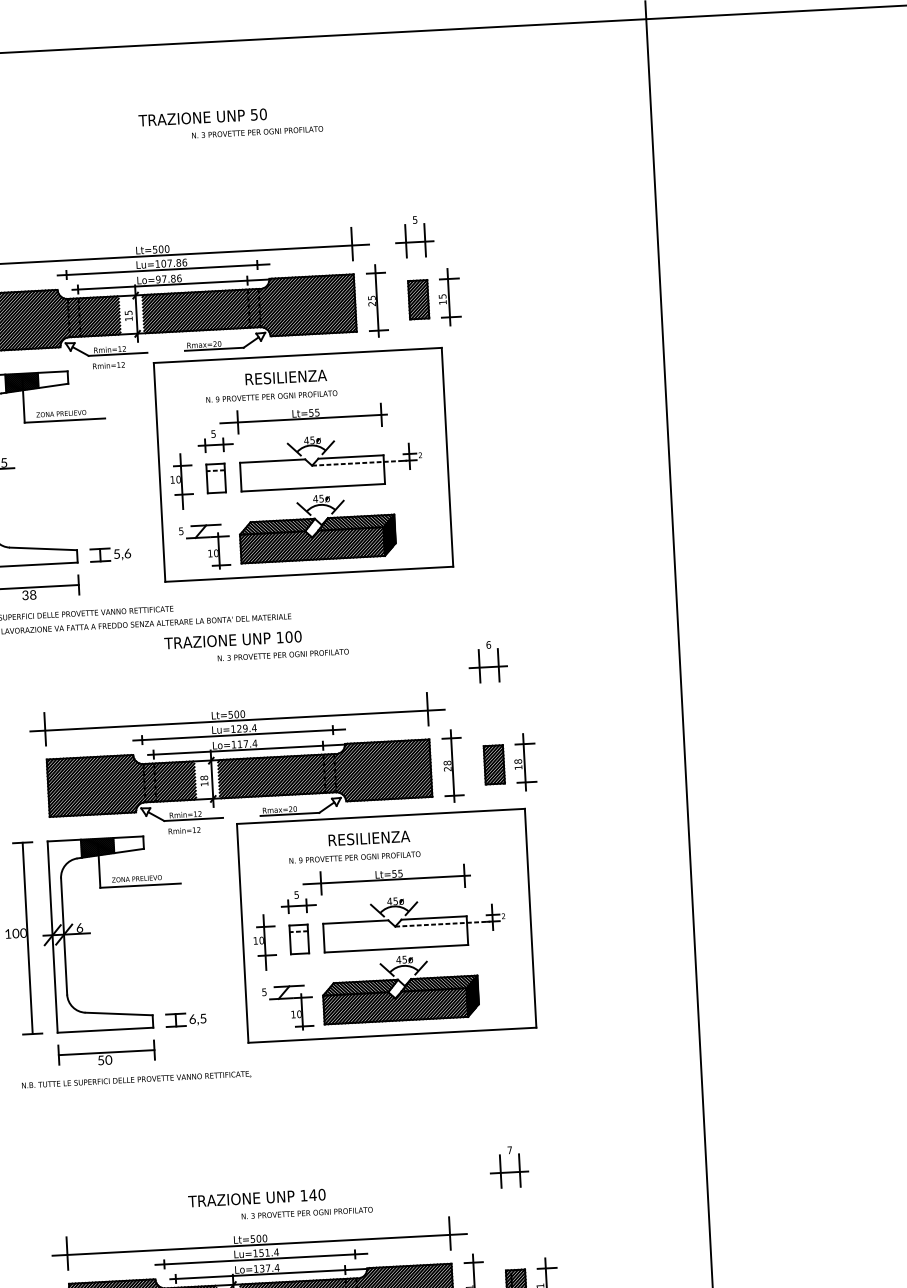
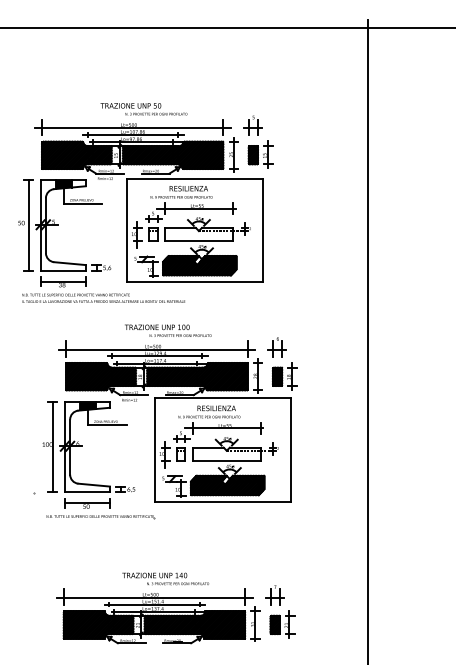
text: (229, 123) -> (143, 109), moved
text: (257, 645) -> (168, 330), moved
part: (486, 663) -> (276, 347), moved
part: (508, 1167) -> (274, 595), moved

